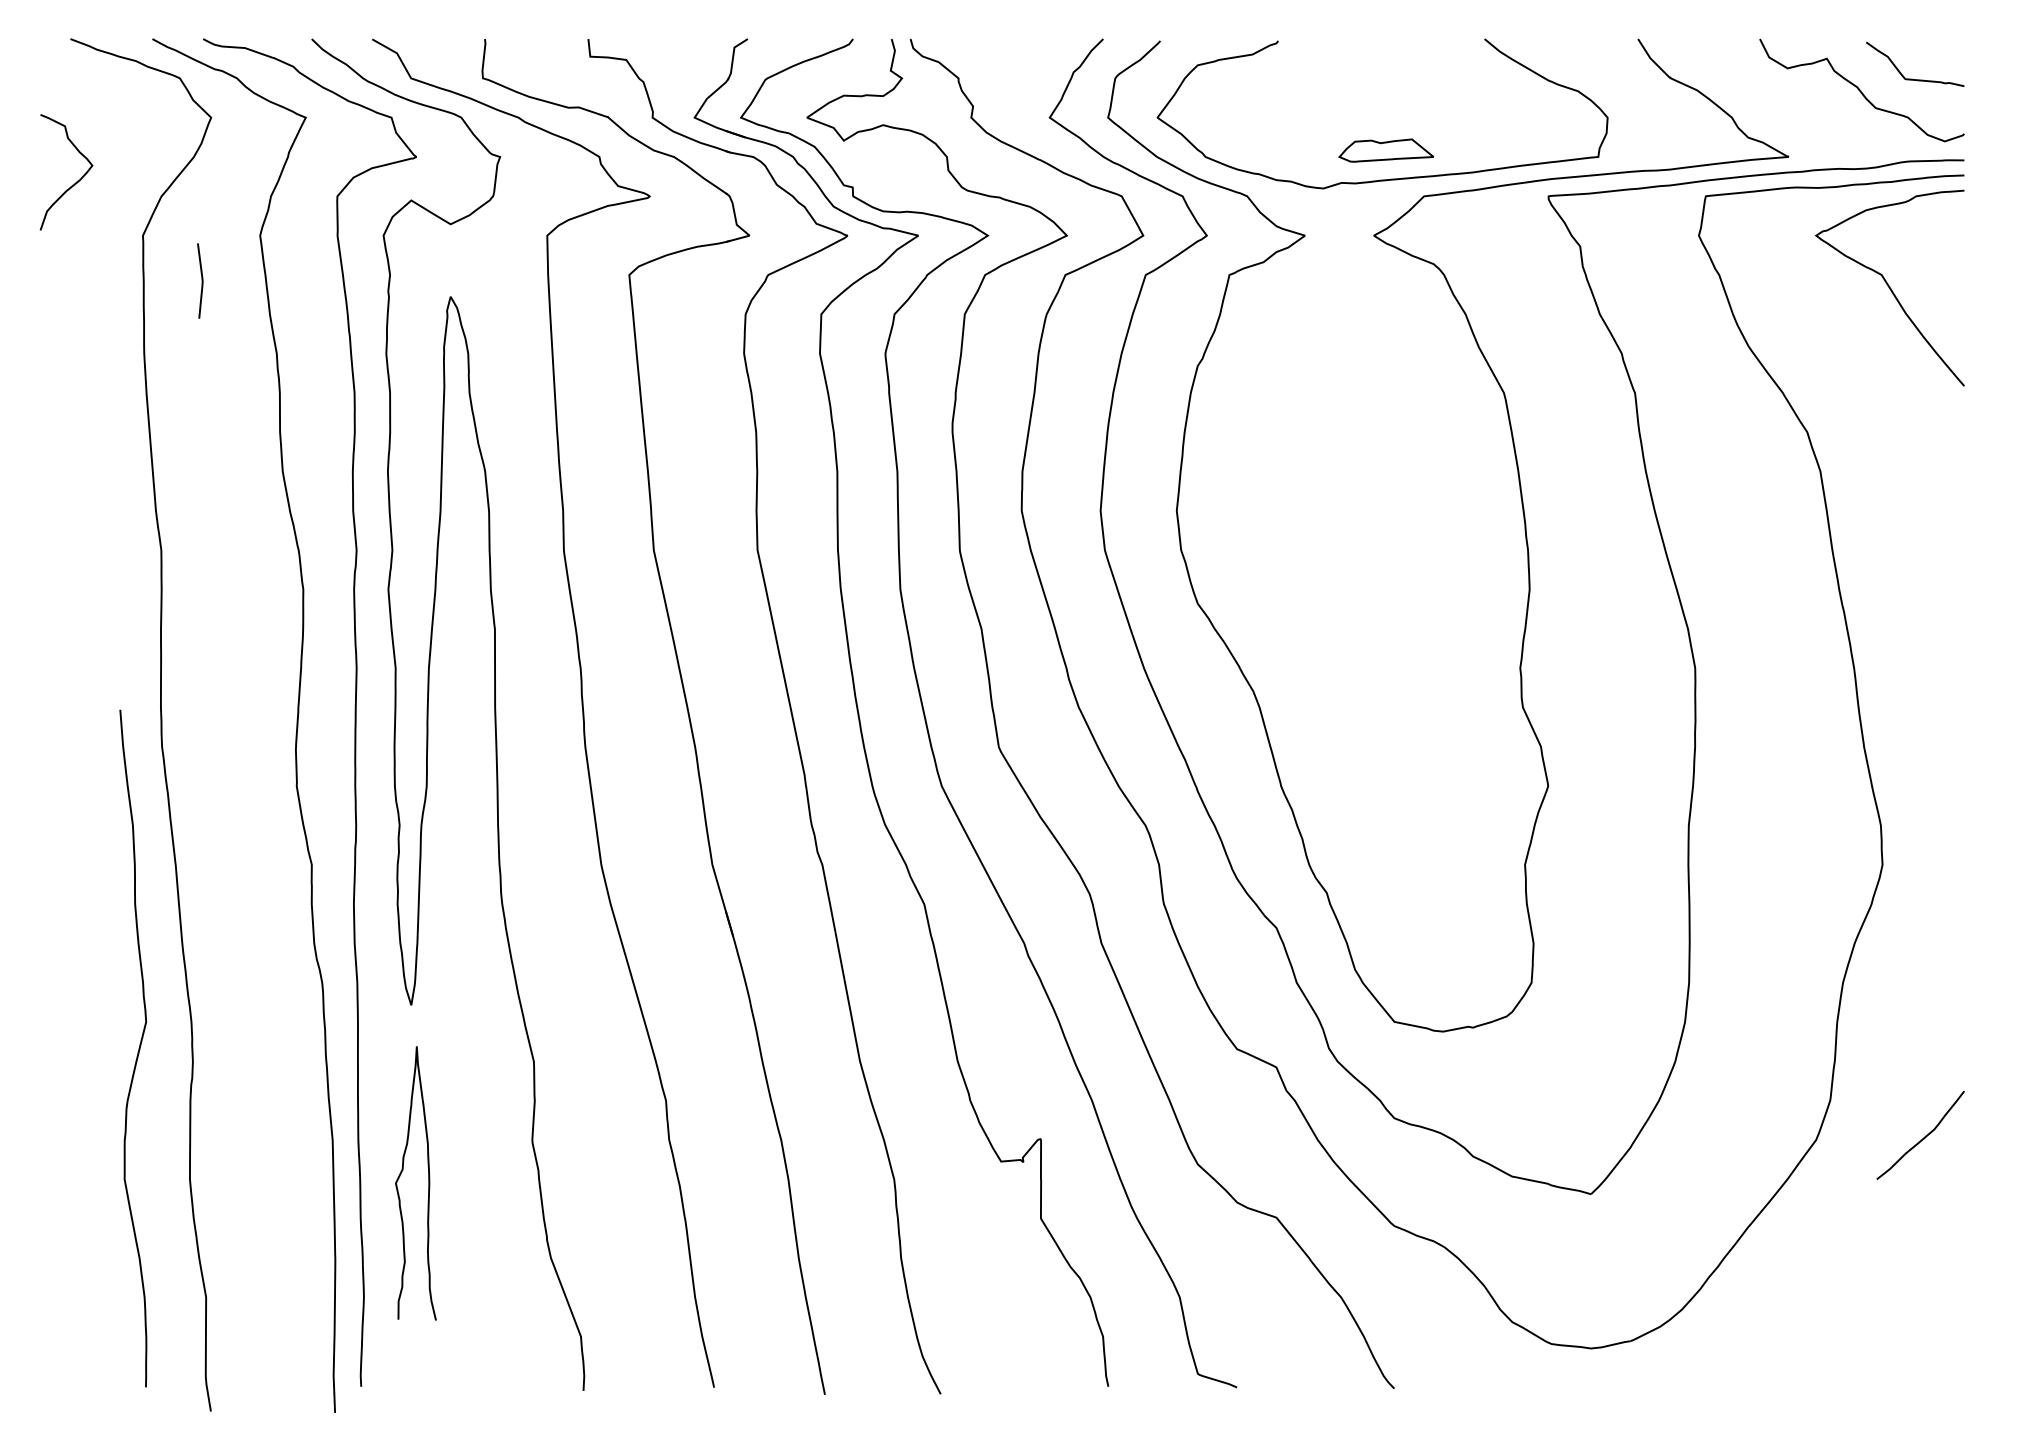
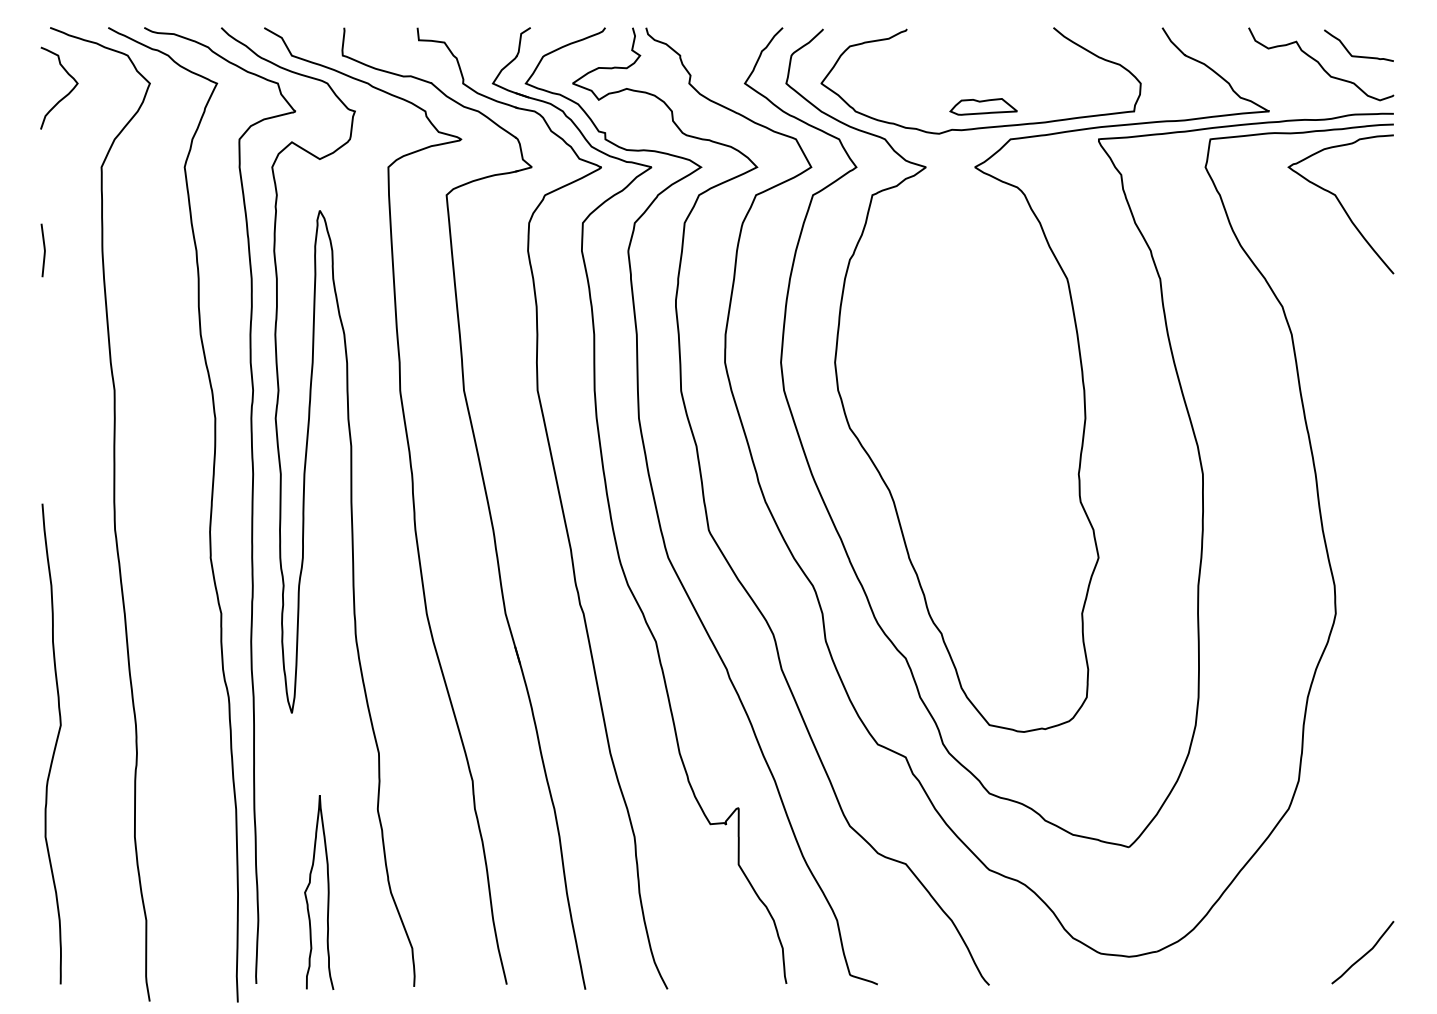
curve: (76, 181) -> (66, 94), moved
line: (200, 279) -> (43, 249), moved
curve: (137, 1050) -> (54, 745), moved
curve: (1921, 1138) -> (1363, 954), moved
curve: (427, 1183) -> (327, 892), moved

